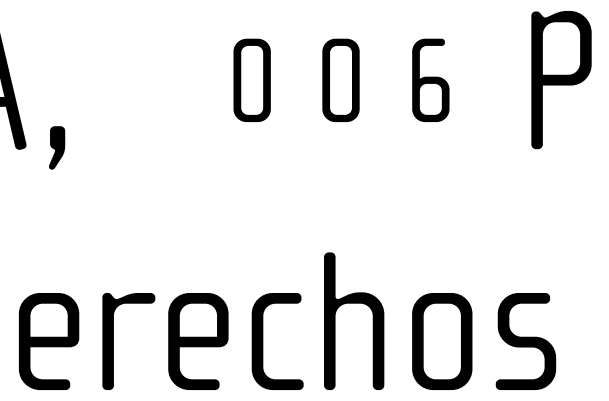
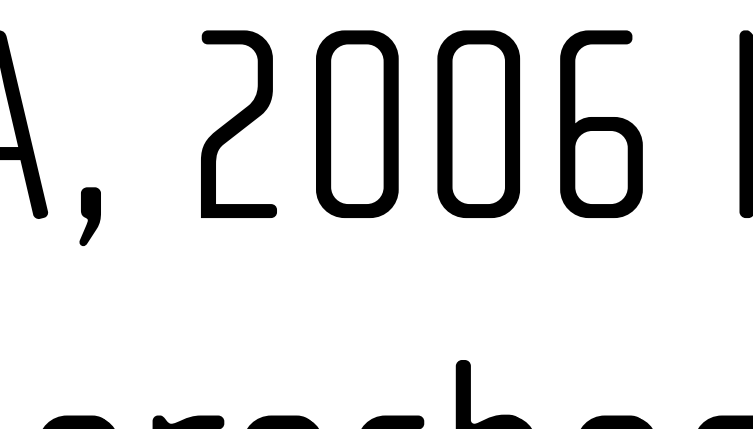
part: (165, 80) -> (238, 124), added
part: (251, 80) -> (356, 124), size x1.67
part: (340, 80) -> (478, 124), size x1.67
part: (430, 80) -> (601, 124), size x1.67

